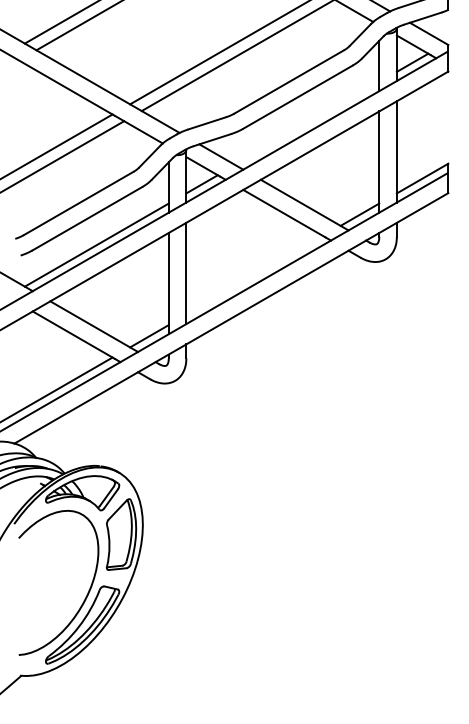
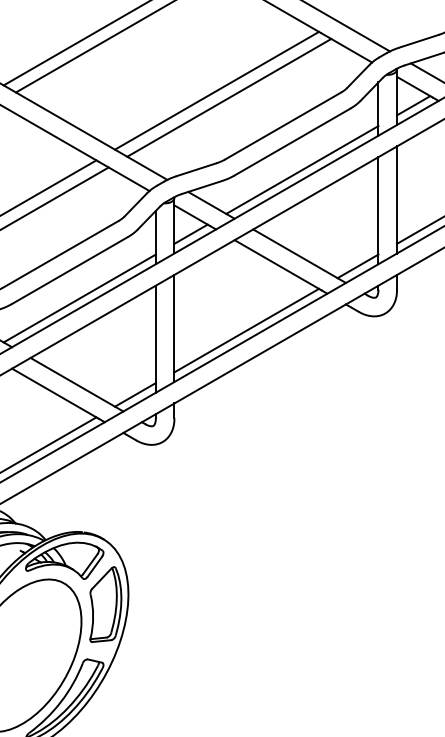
line: (307, 123) -> (302, 169), added
line: (254, 275) -> (246, 330), added

